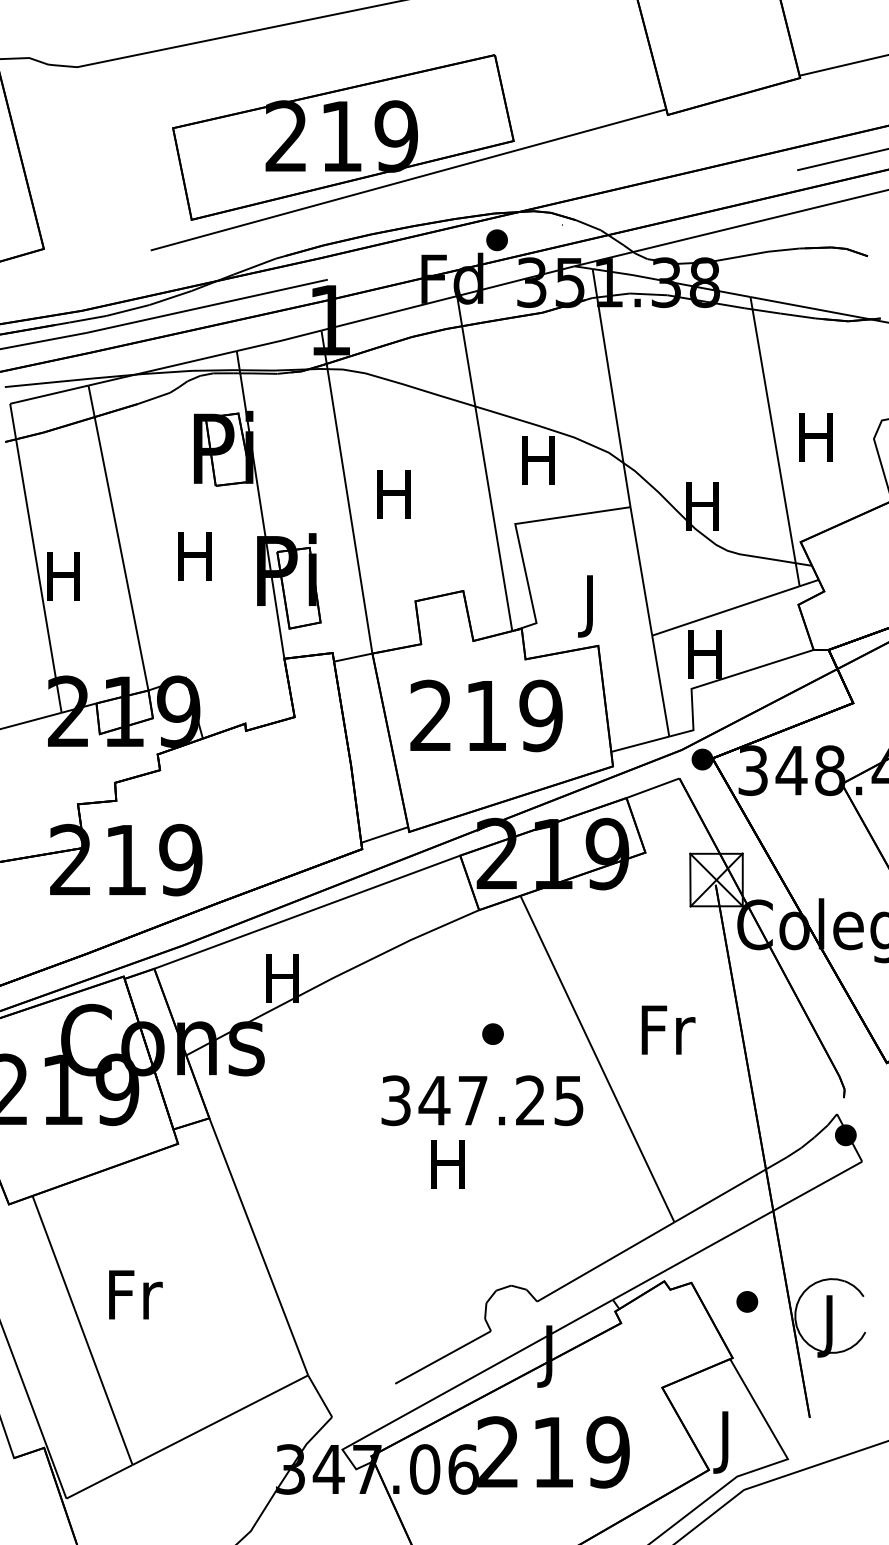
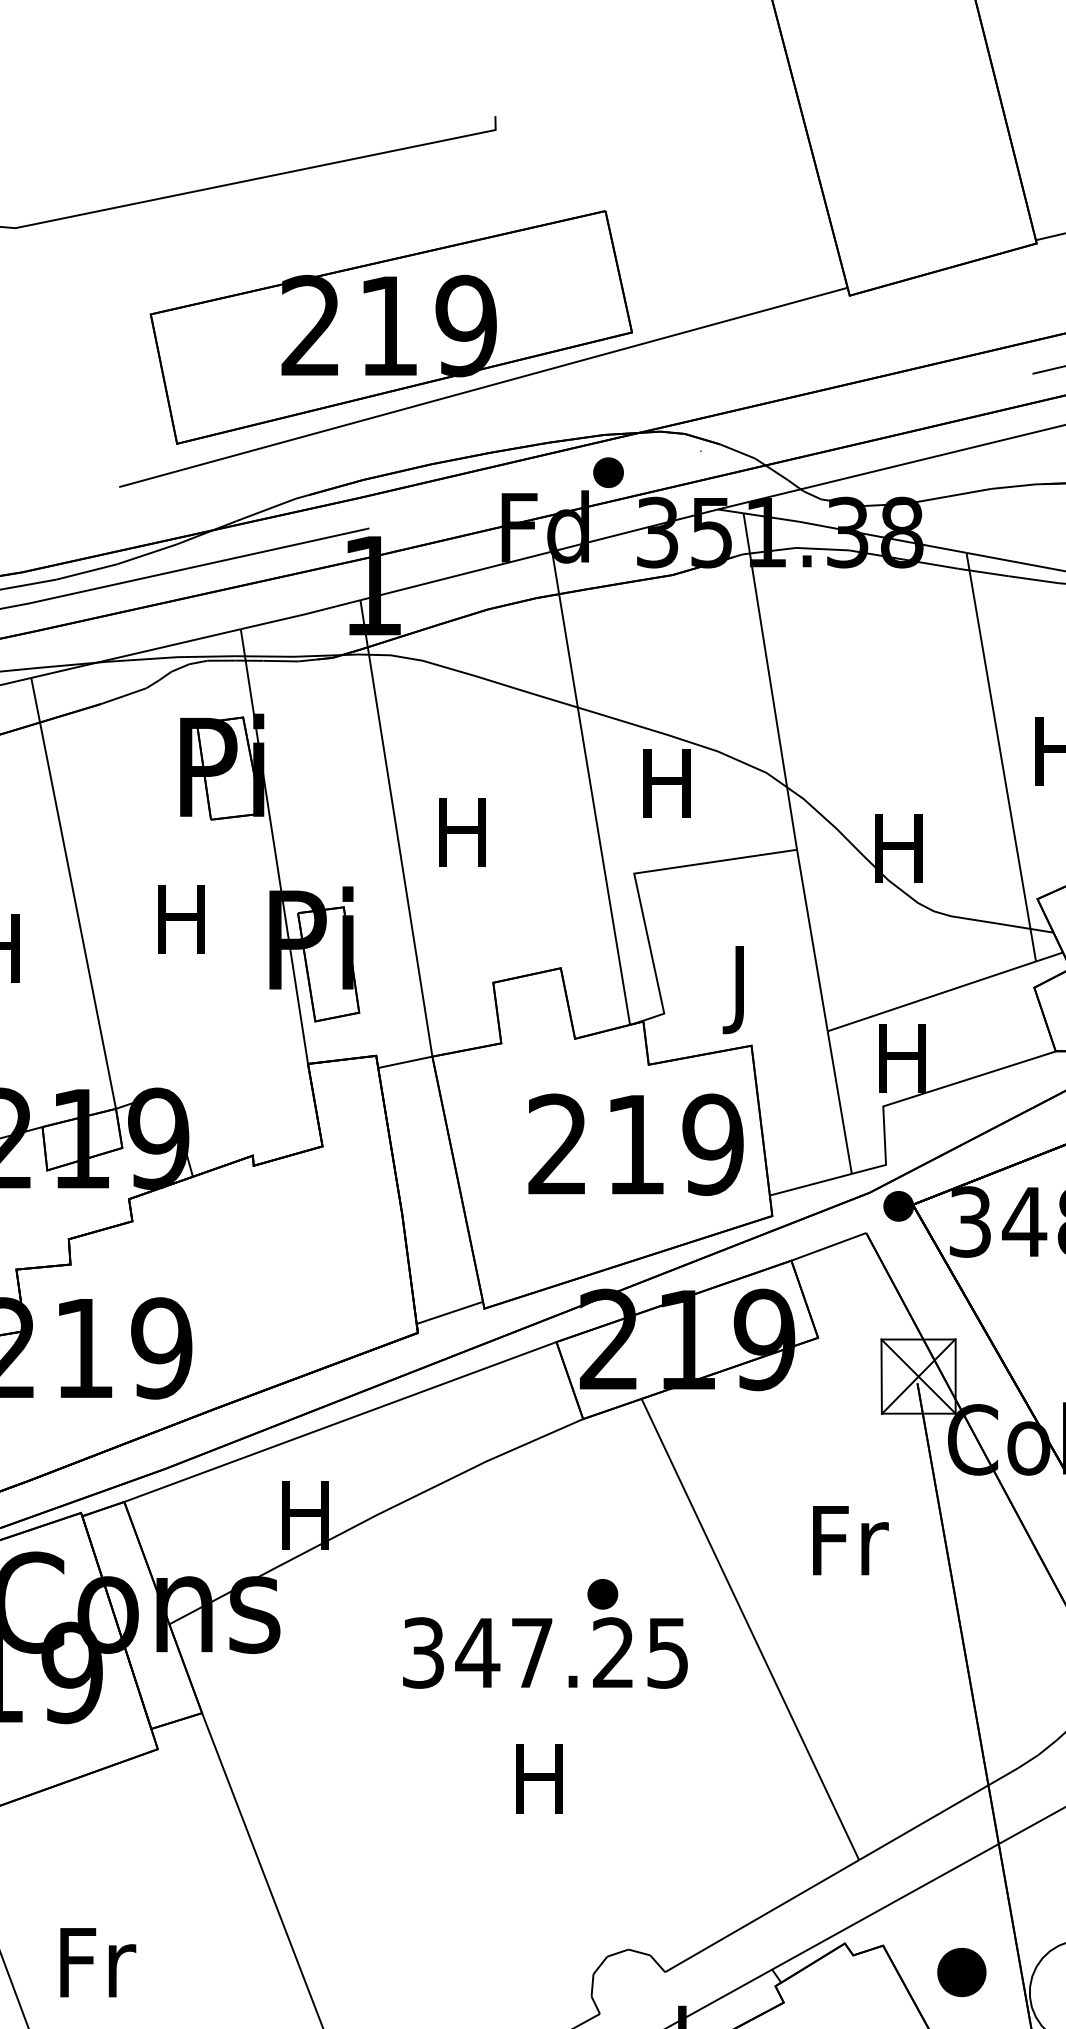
text: (486, 715) -> (635, 1144), moved
text: (668, 1029) -> (850, 1539), moved
text: (482, 1100) -> (545, 1652), moved
part: (747, 1301) -> (962, 1971), size x1.6

